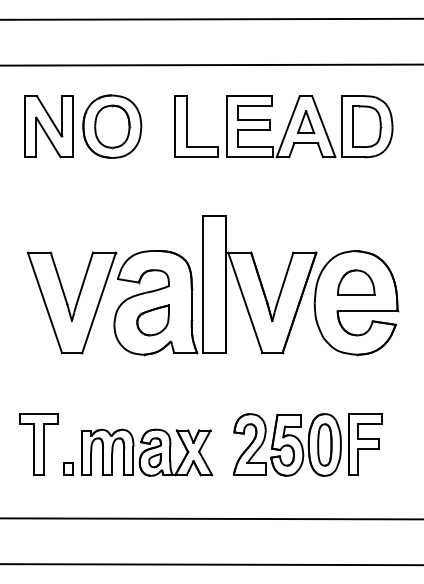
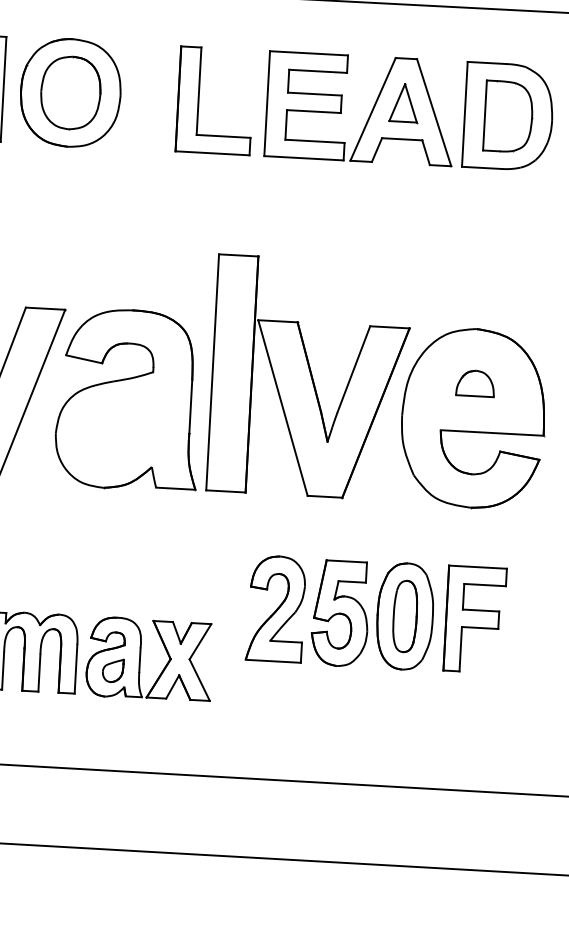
part: (356, 282) -> (475, 383), size x0.6
part: (152, 320) -> (121, 429), removed
part: (307, 444) -> (375, 614), moved

